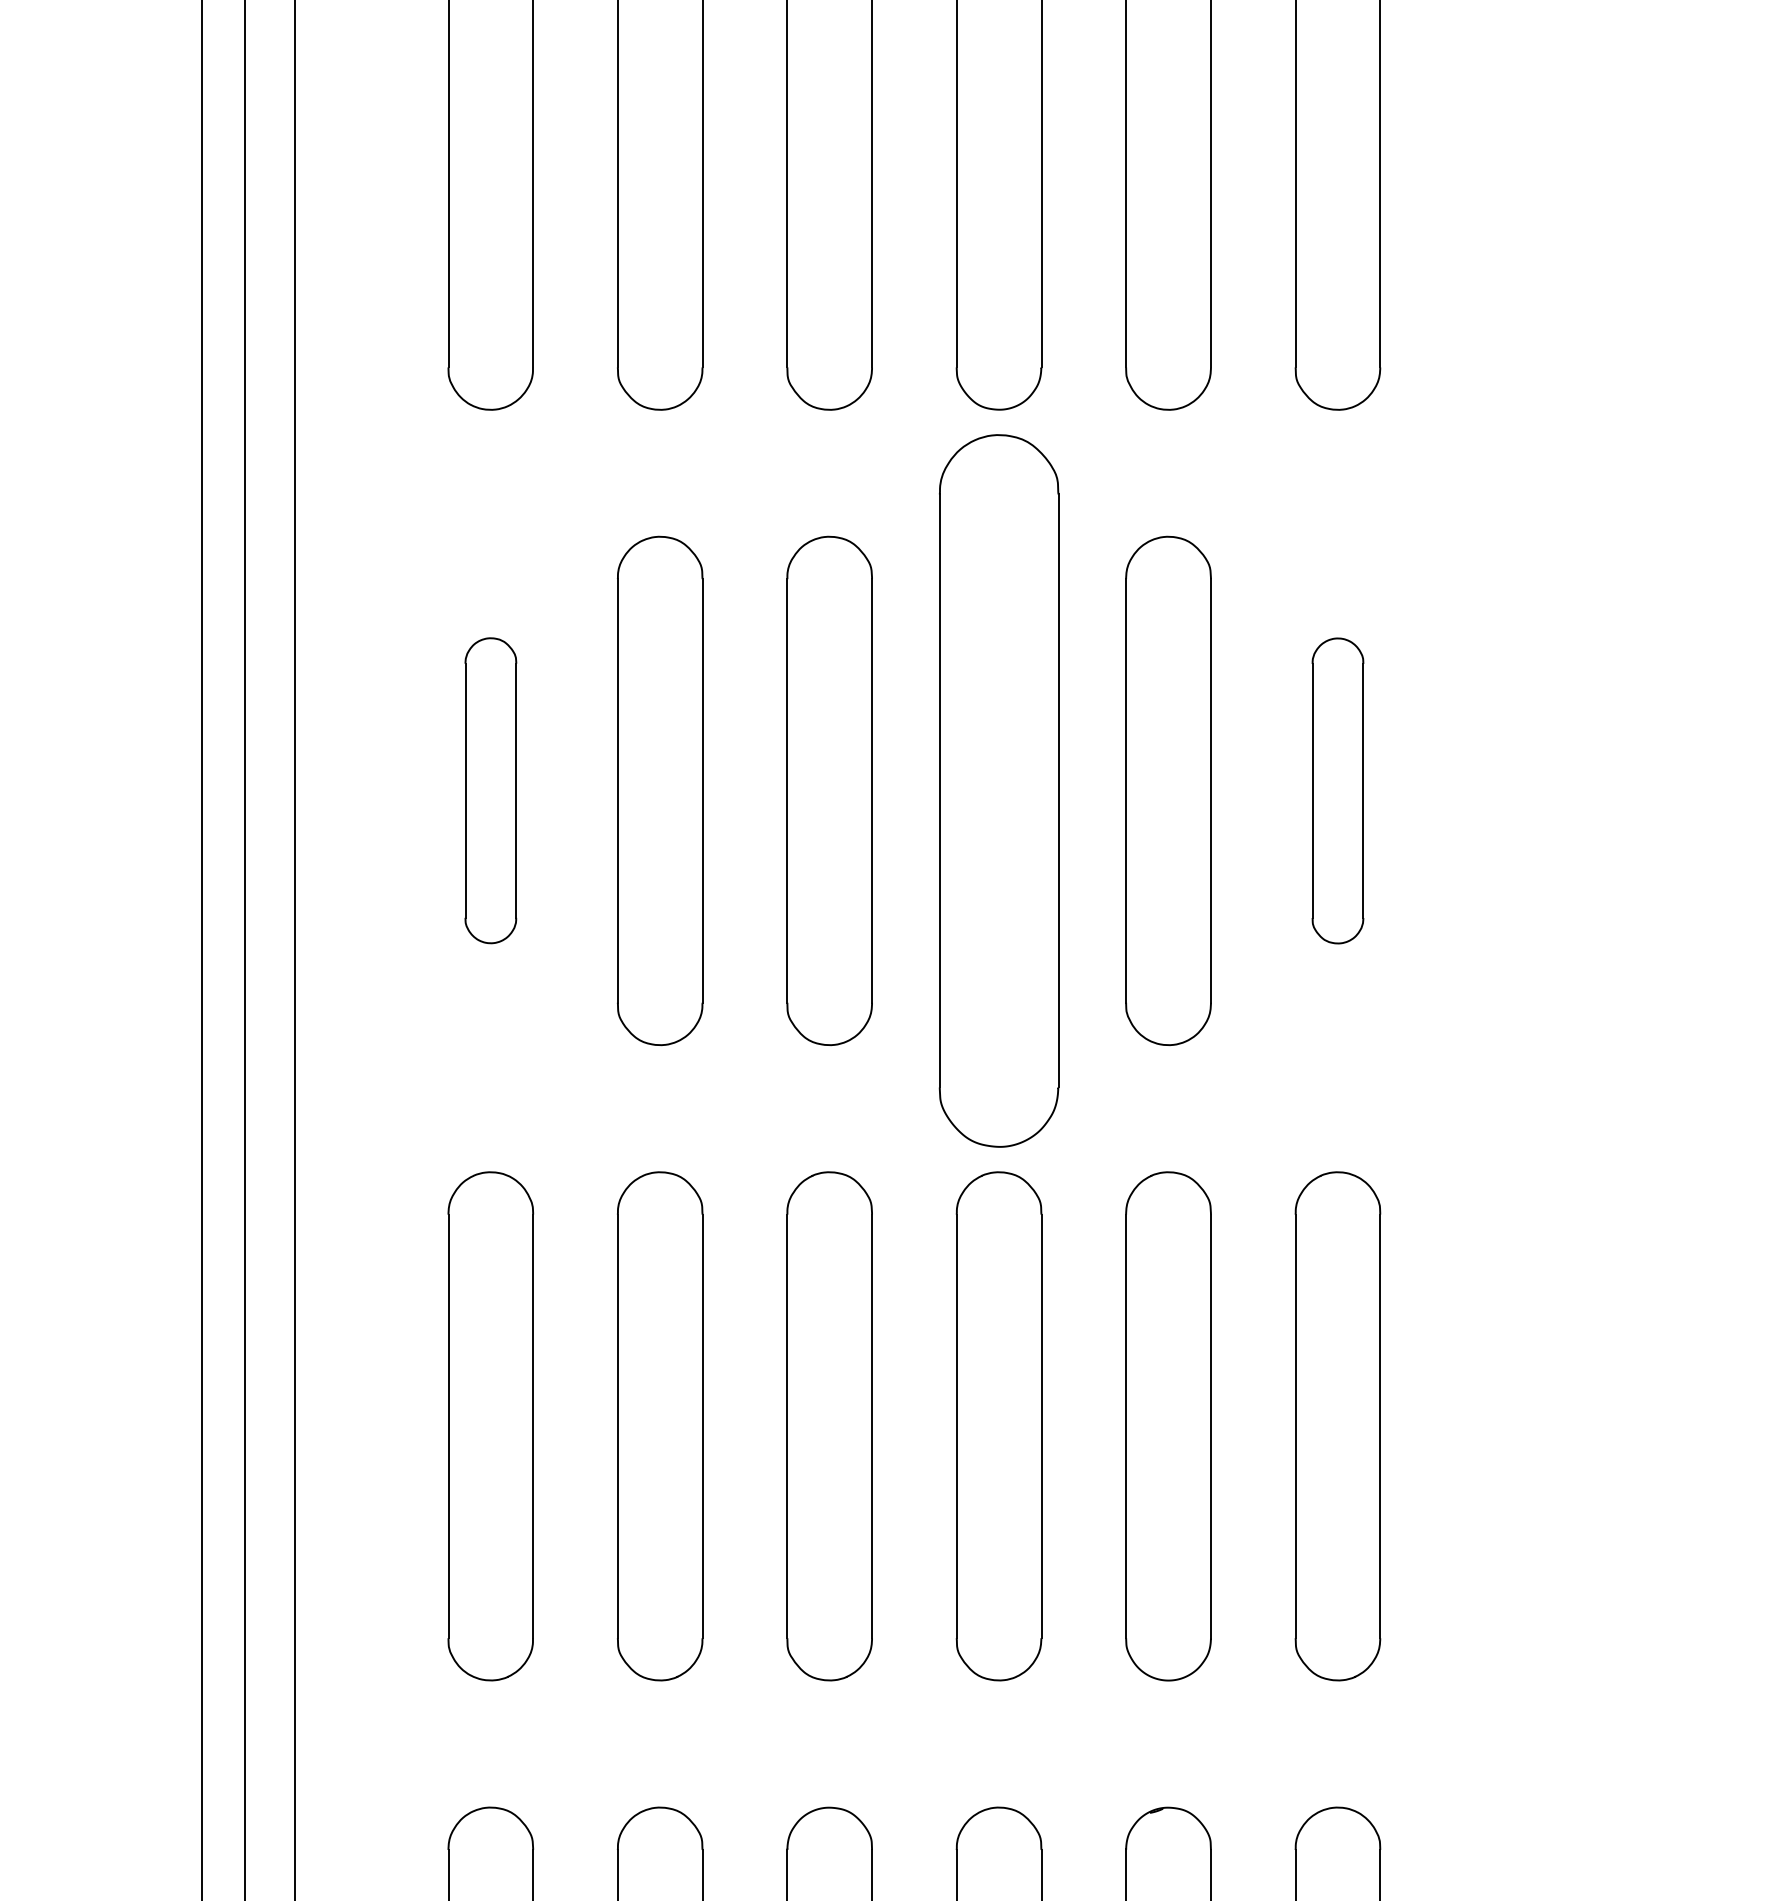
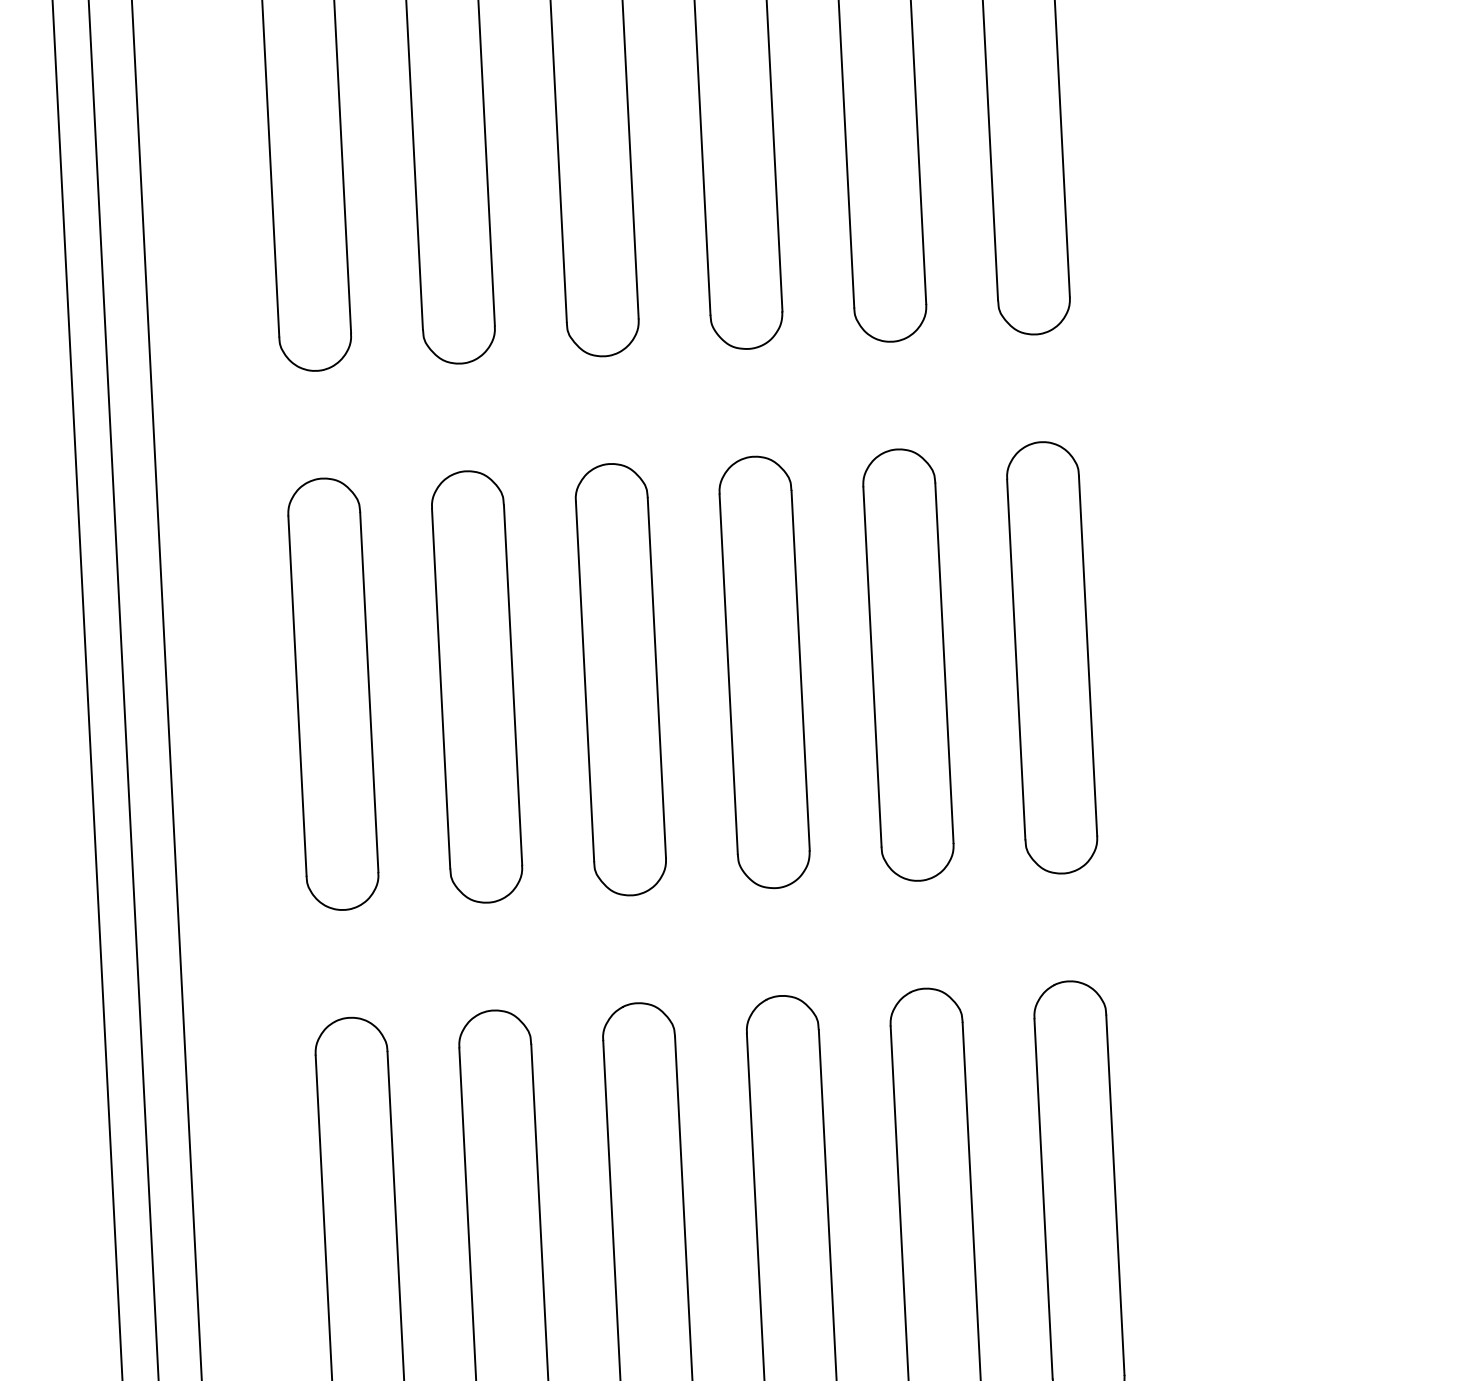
part: (490, 790) -> (333, 693), size x1.67
part: (998, 790) -> (764, 672), size x0.71
part: (1337, 790) -> (1051, 657), size x1.67

